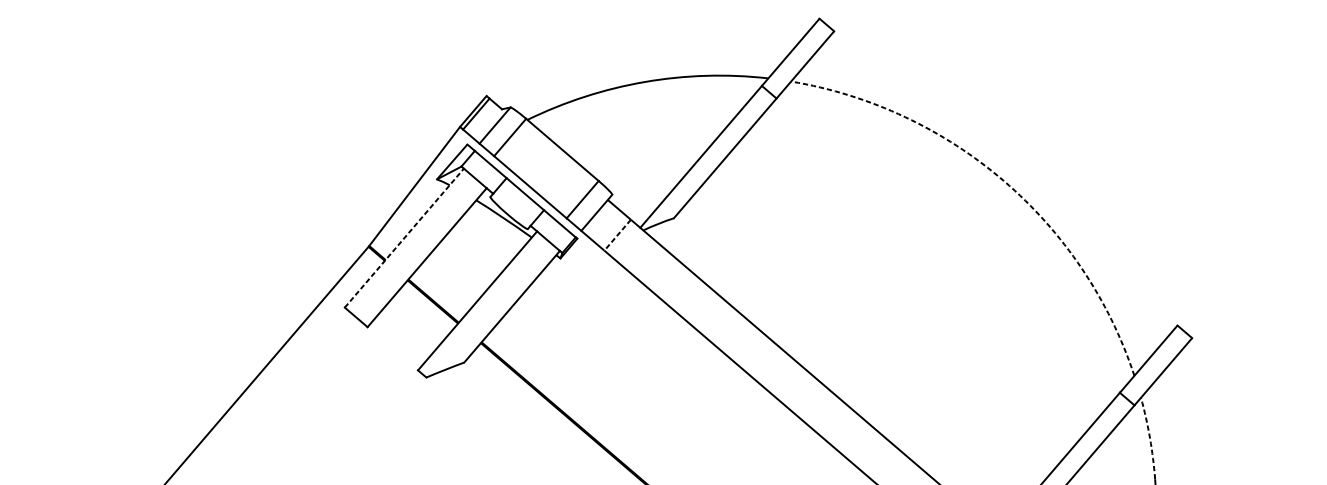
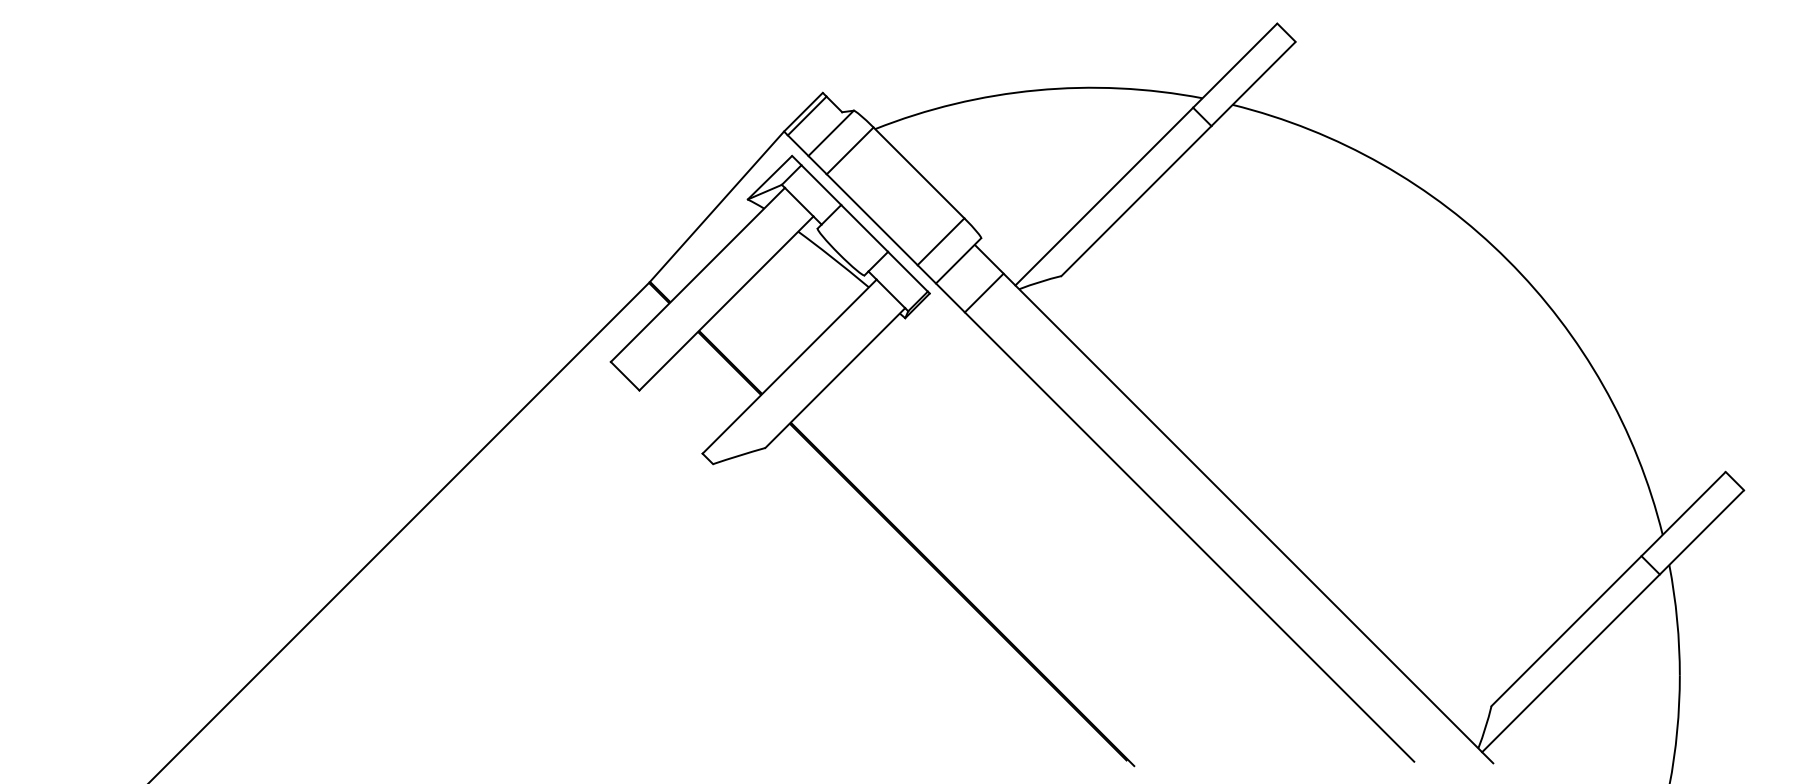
arc: (1003, 180) -> (1507, 259), dashed -> solid
line: (617, 235) -> (983, 293), dashed -> solid
line: (404, 237) -> (698, 274), dashed -> solid
arc: (1150, 438) -> (1677, 620), dashed -> solid

